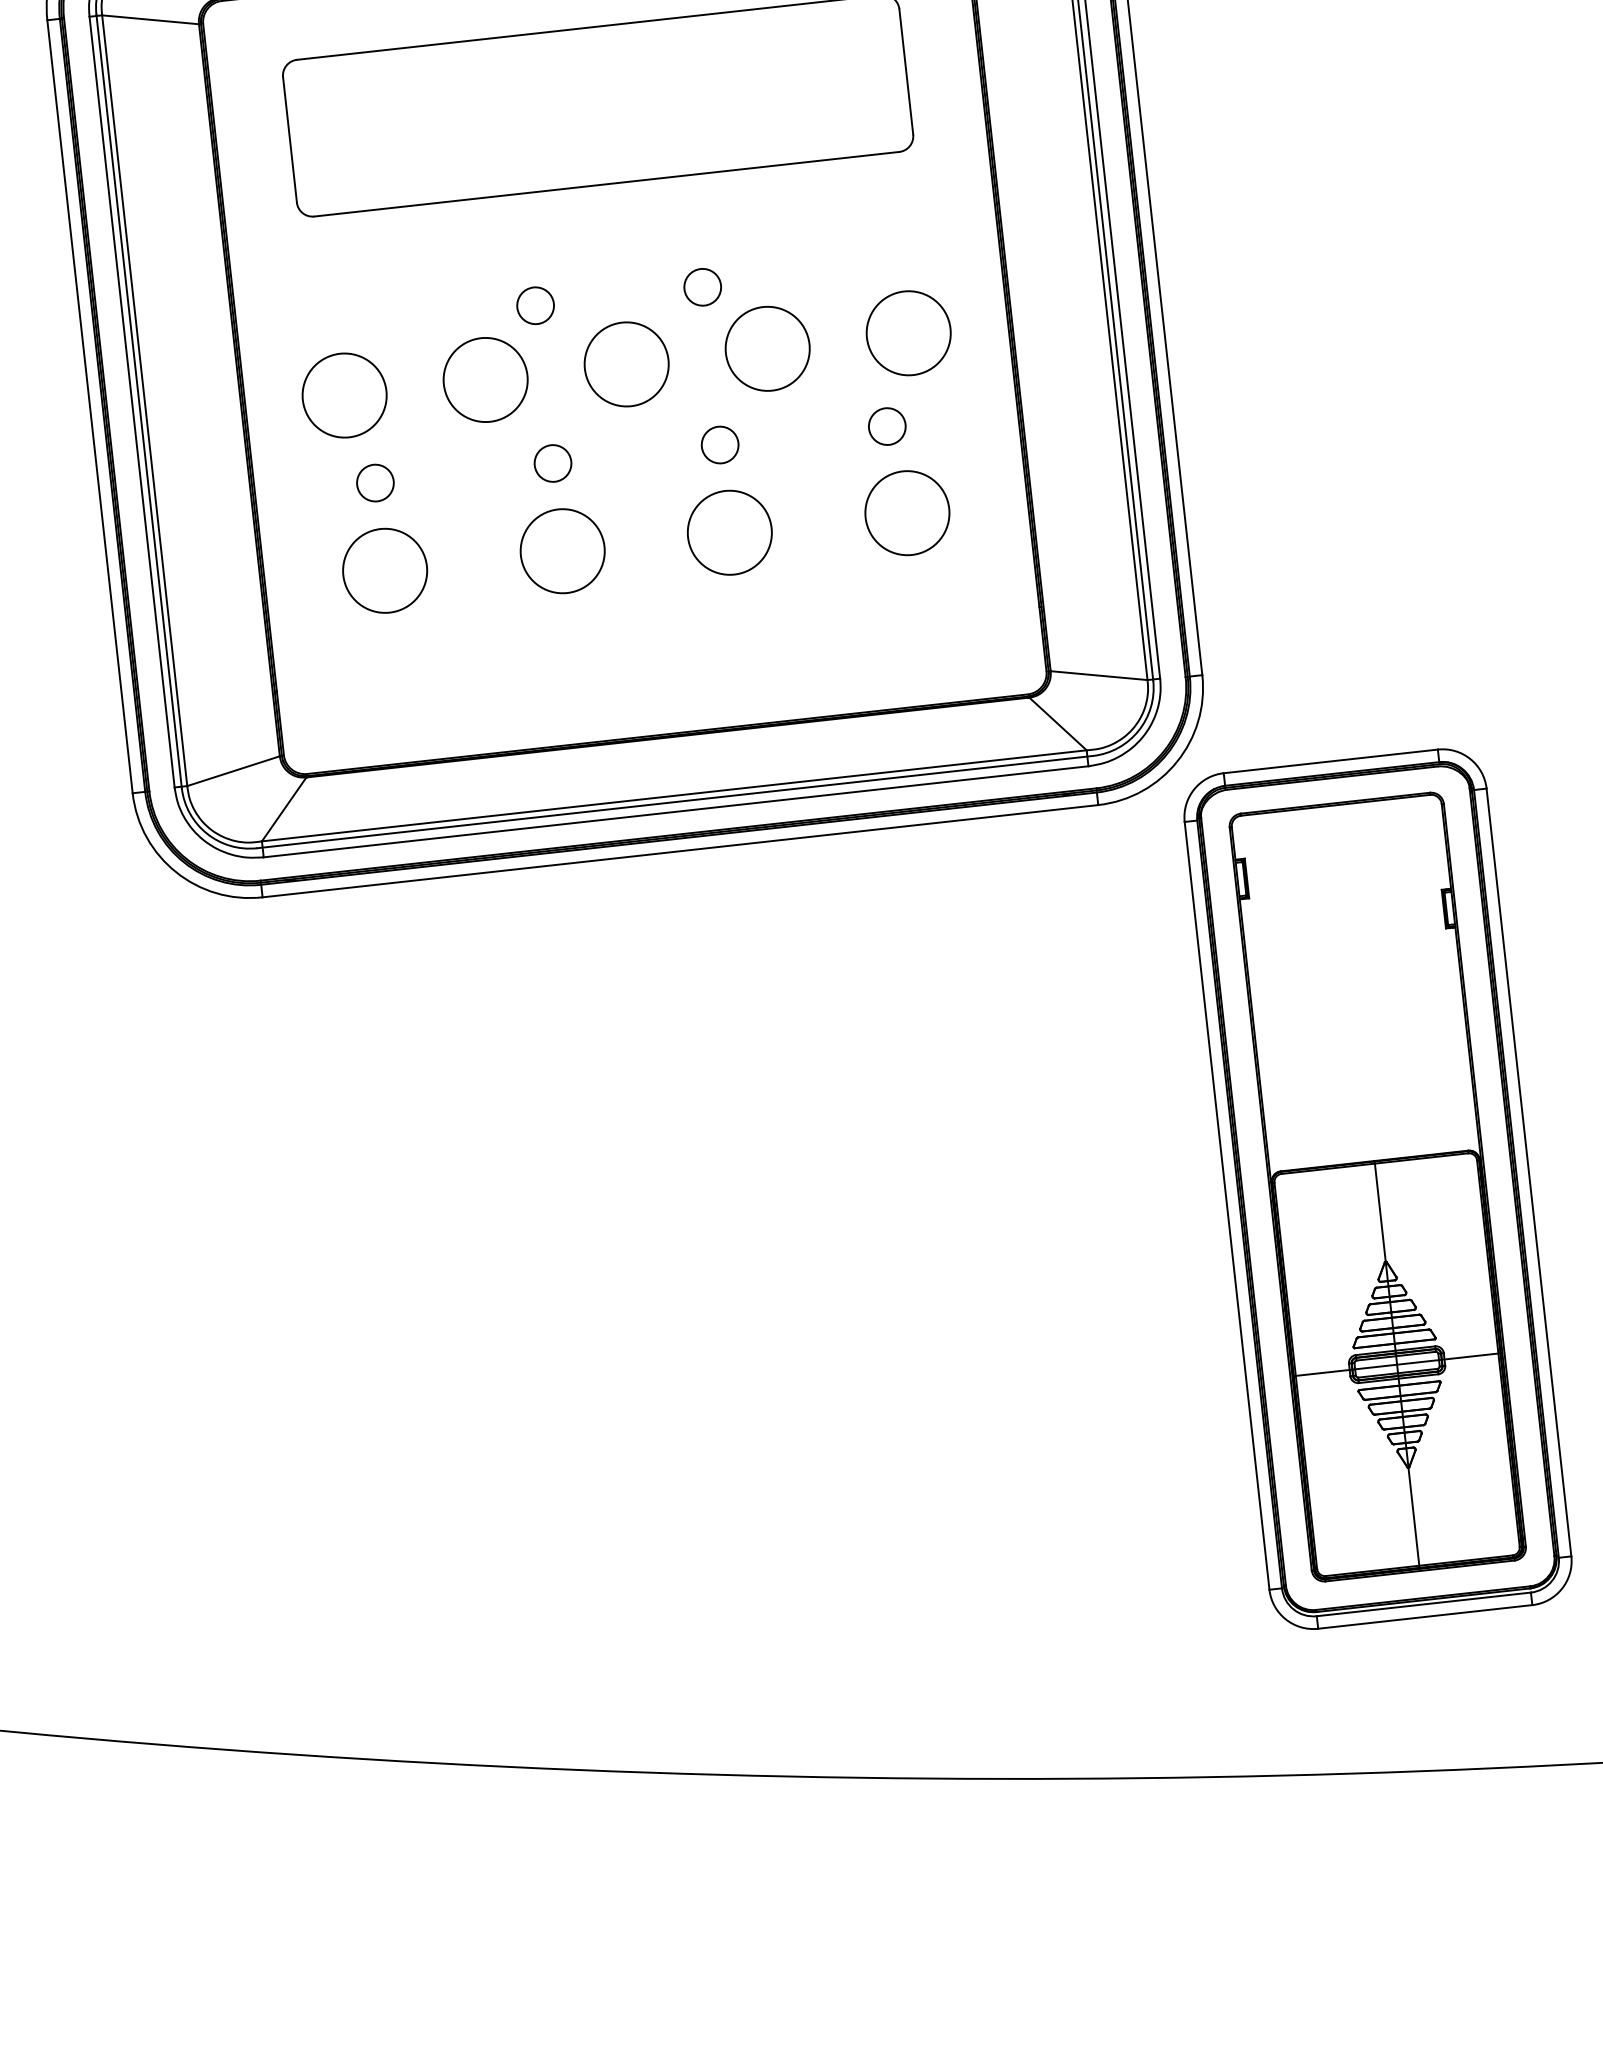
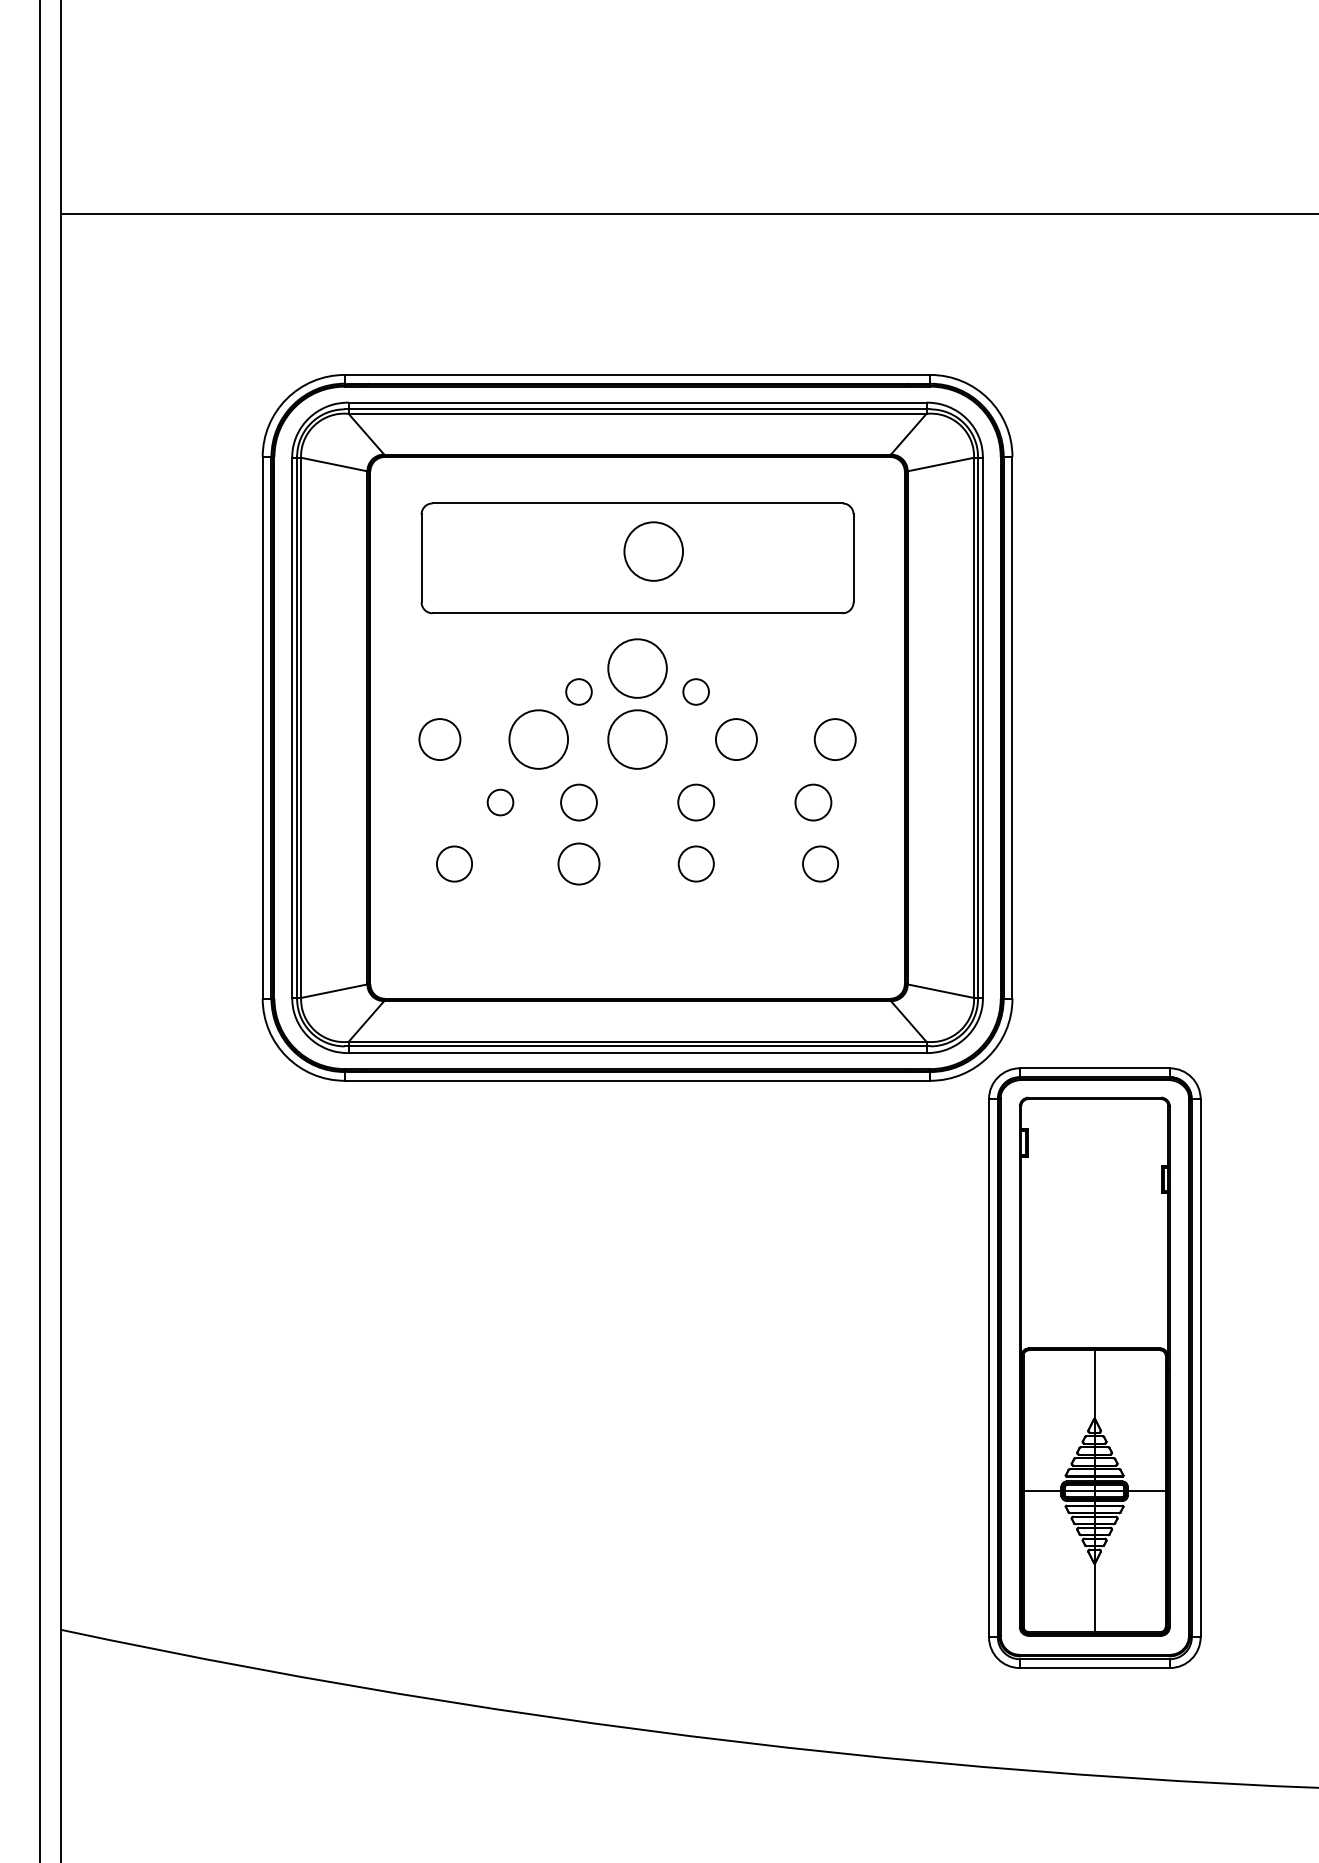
circle: (619, 93) -> (653, 551), added
circle: (615, 263) -> (637, 668), added
circle: (907, 333) -> (834, 739), size x0.7
circle: (767, 348) -> (736, 739), size x0.7
circle: (344, 395) -> (439, 739), size x0.7
circle: (886, 426) -> (812, 802), size x1.4
circle: (719, 445) -> (695, 802), size x1.4
circle: (552, 463) -> (578, 802), size x1.4
circle: (375, 483) -> (500, 802), moved
circle: (907, 512) -> (820, 863), size x0.6
circle: (730, 531) -> (696, 863), size x0.6
circle: (561, 550) -> (578, 863), size x0.7
circle: (385, 570) -> (454, 863), size x0.6

